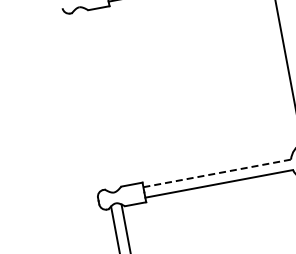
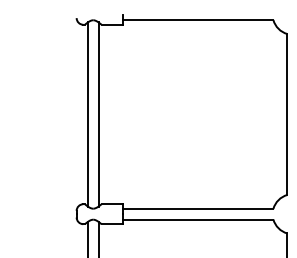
line: (101, 98) -> (98, 114), added
line: (90, 101) -> (87, 114), added
line: (217, 172) -> (198, 208), dashed -> solid

